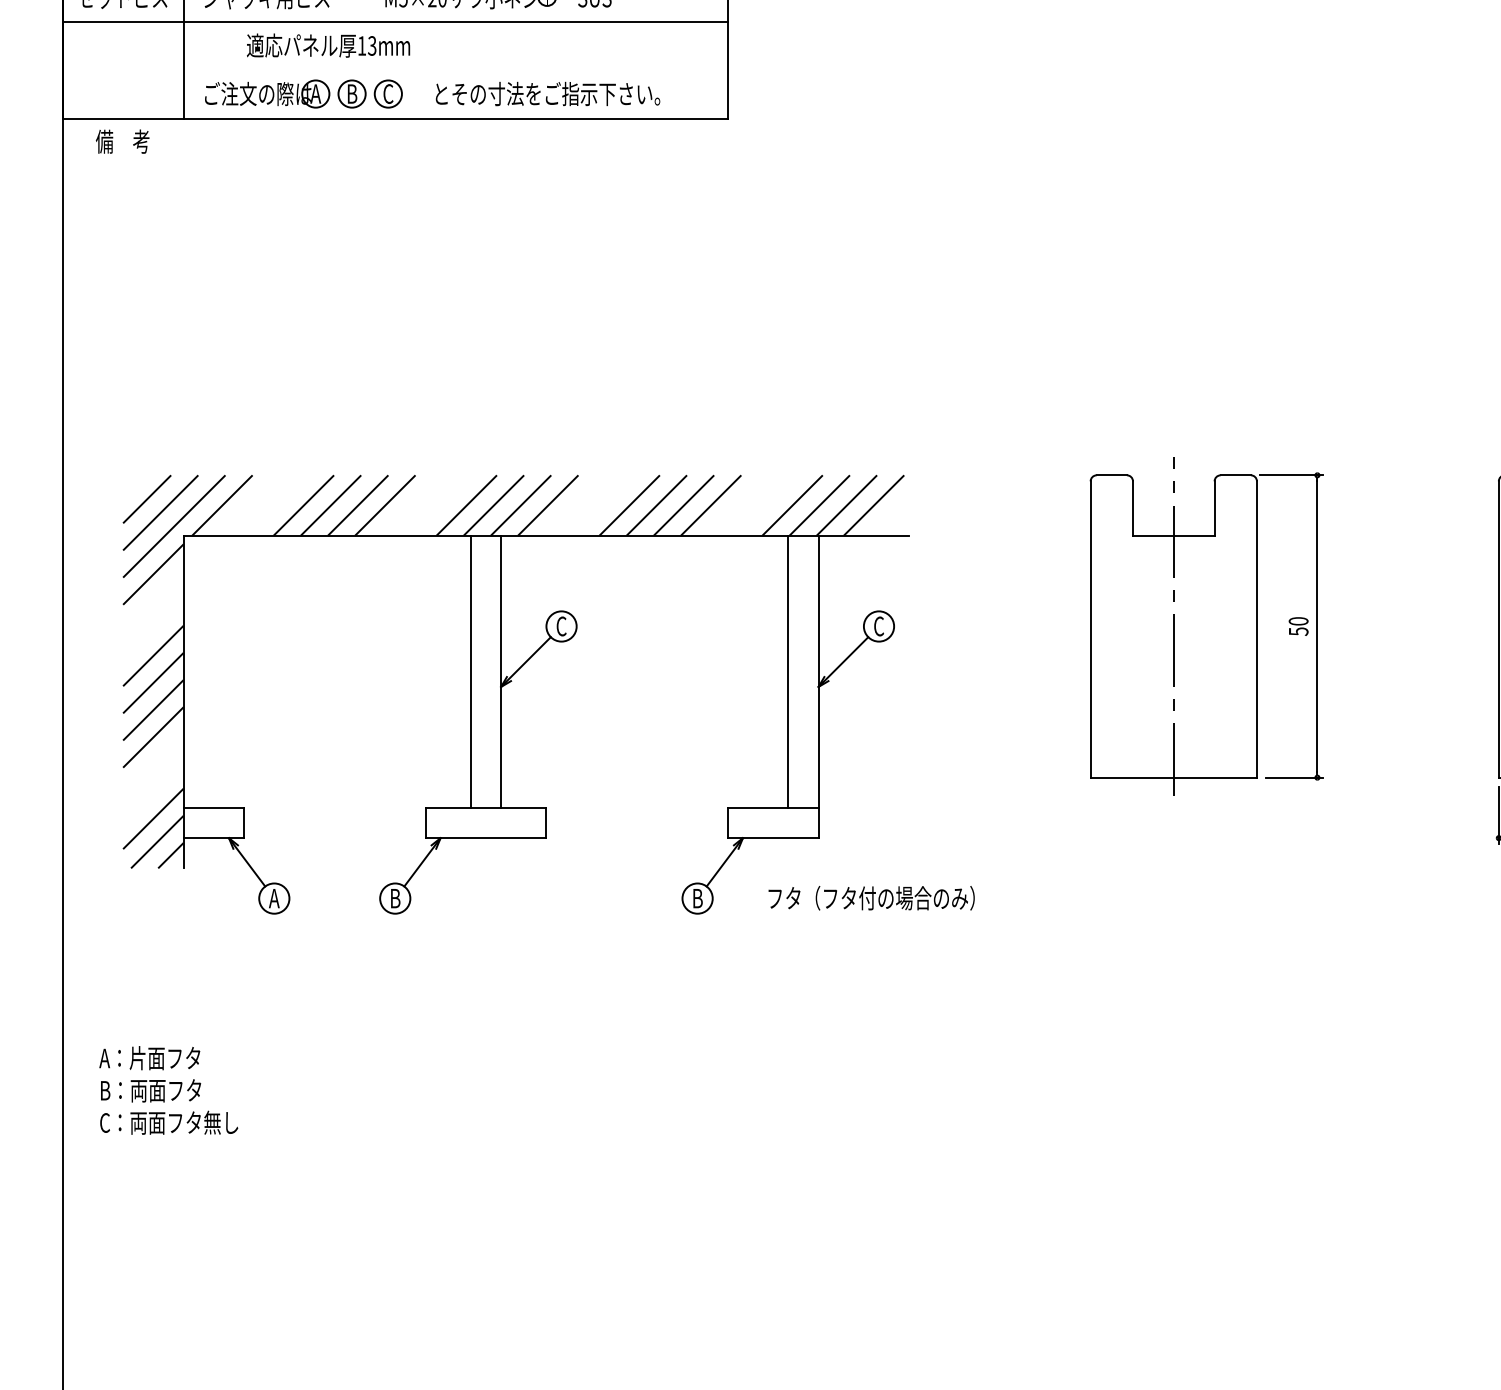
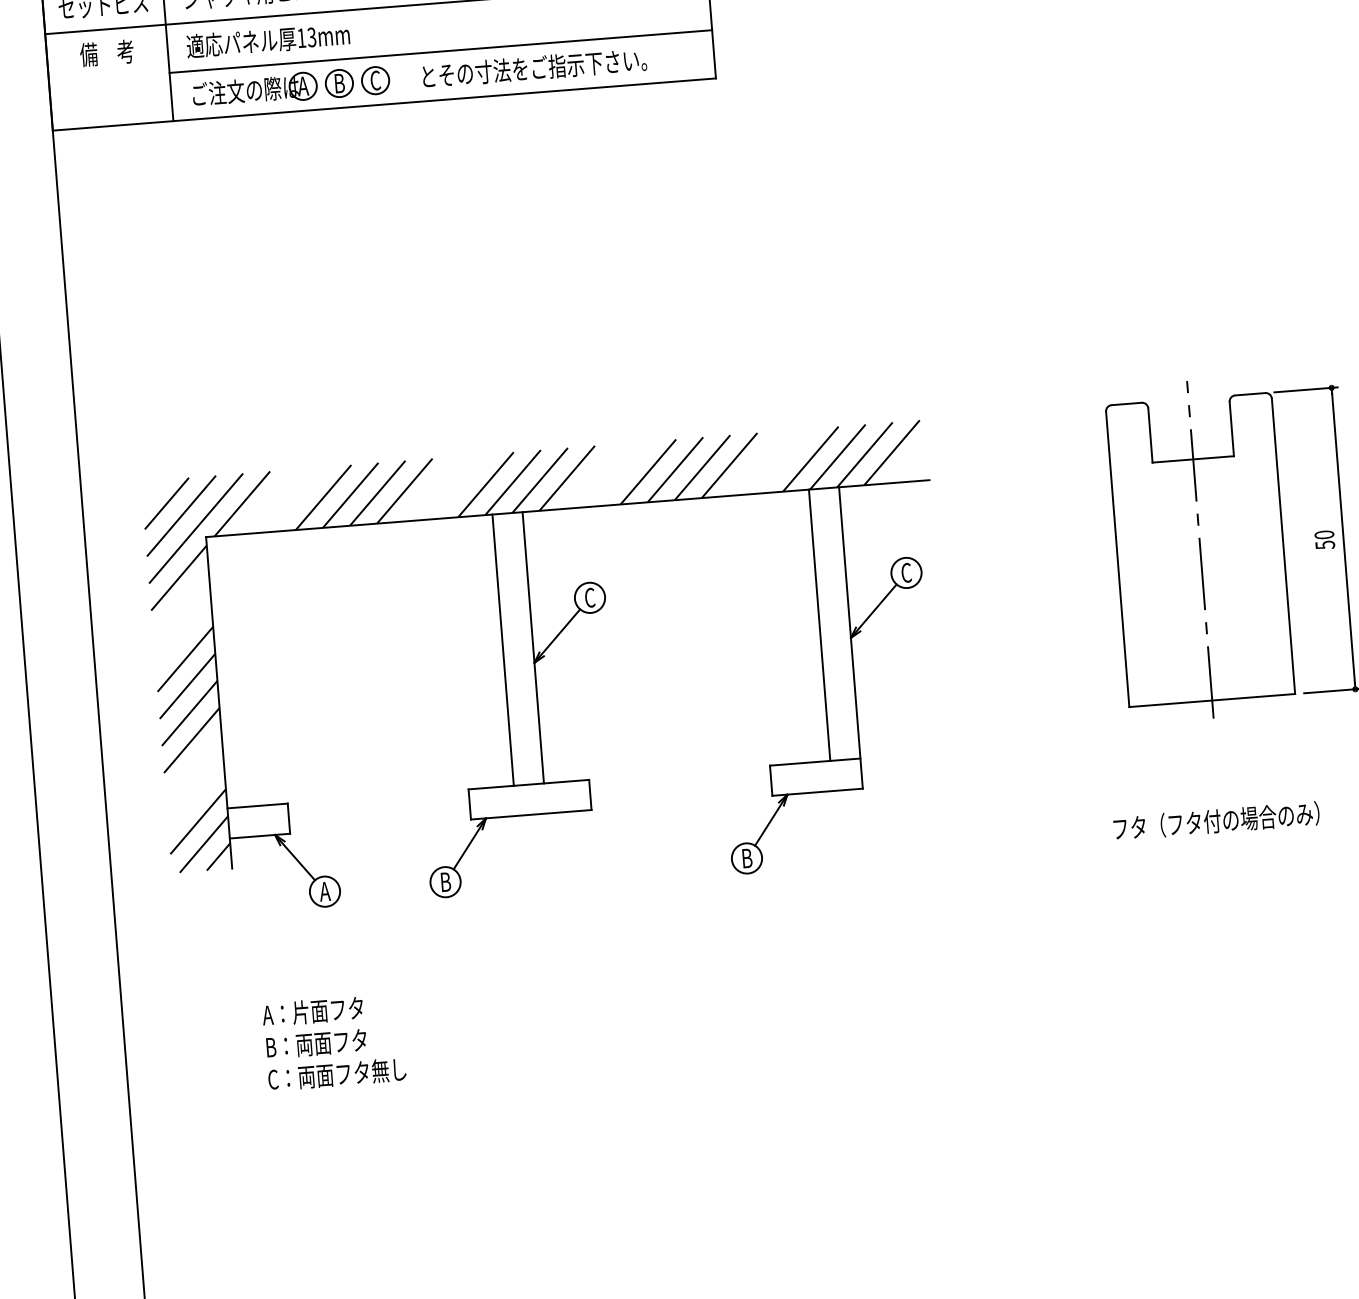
text: (328, 45) -> (268, 40), moved
line: (455, 70) -> (440, 51), added
text: (122, 141) -> (106, 53), moved
text: (871, 898) -> (1216, 821), moved
text: (168, 1090) -> (334, 1042), moved

